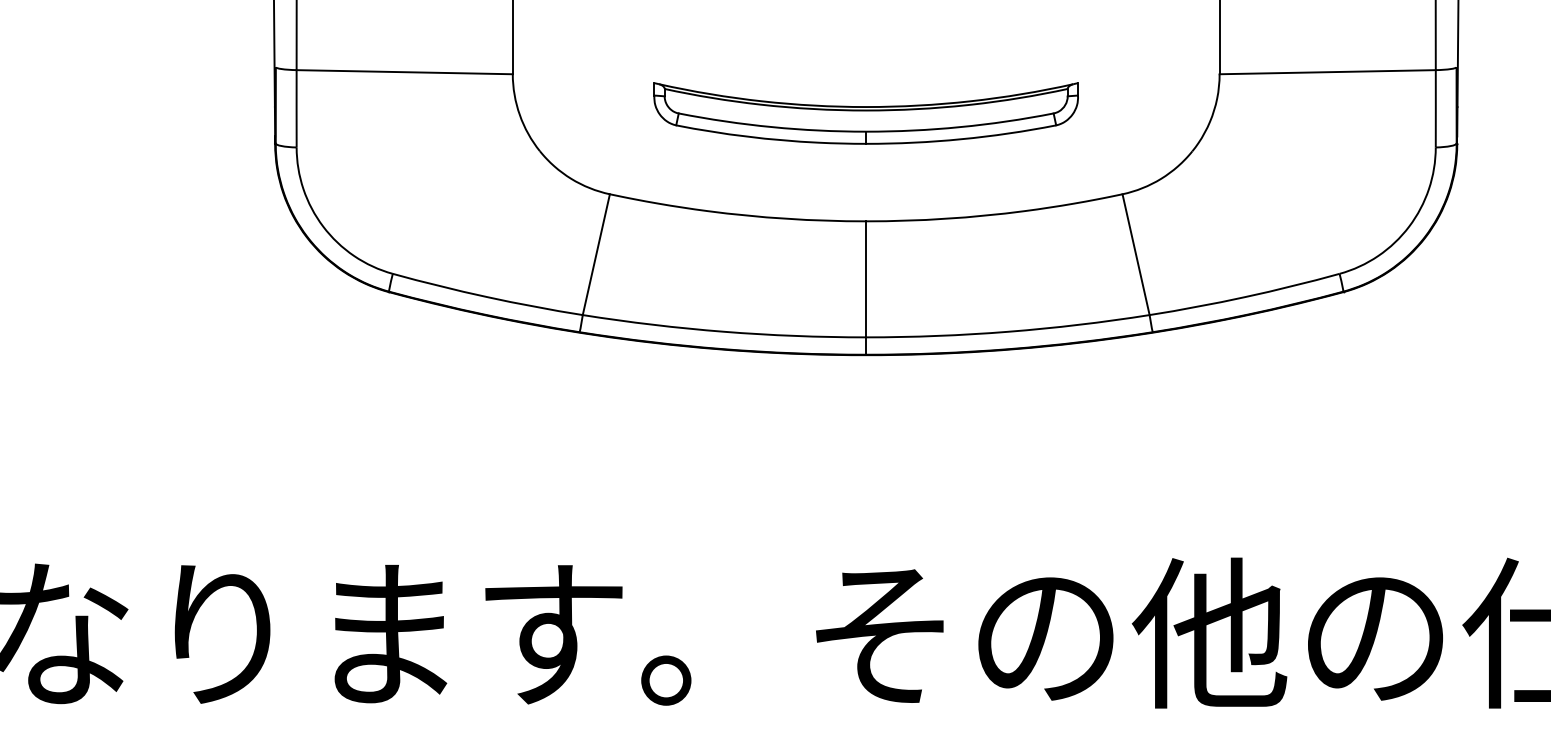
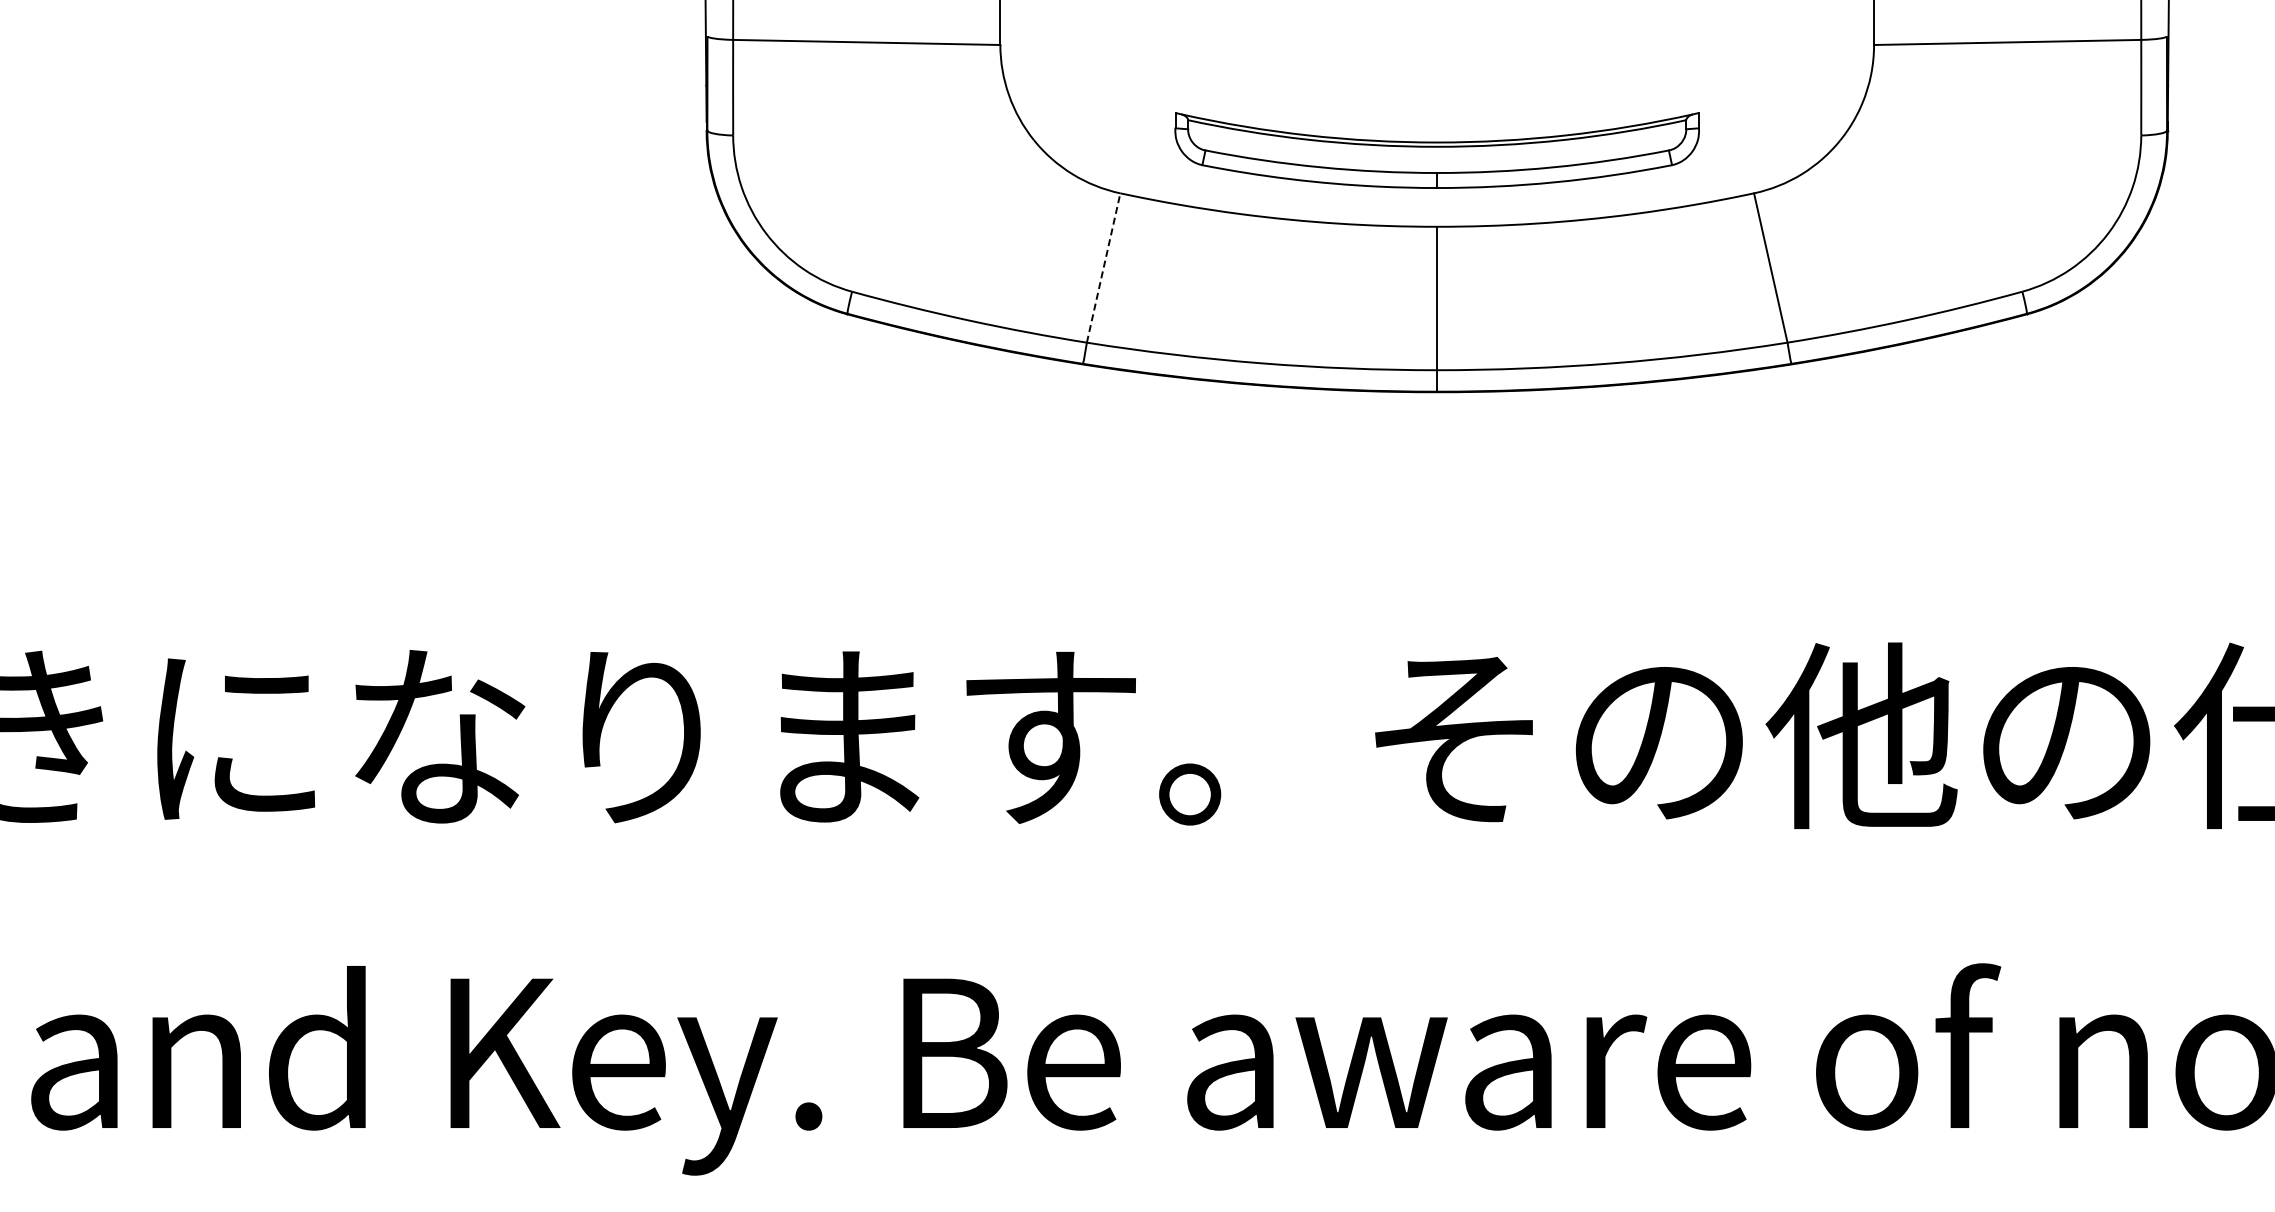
part: (865, 113) -> (1436, 150), moved
line: (596, 255) -> (1103, 268), solid -> dashed

